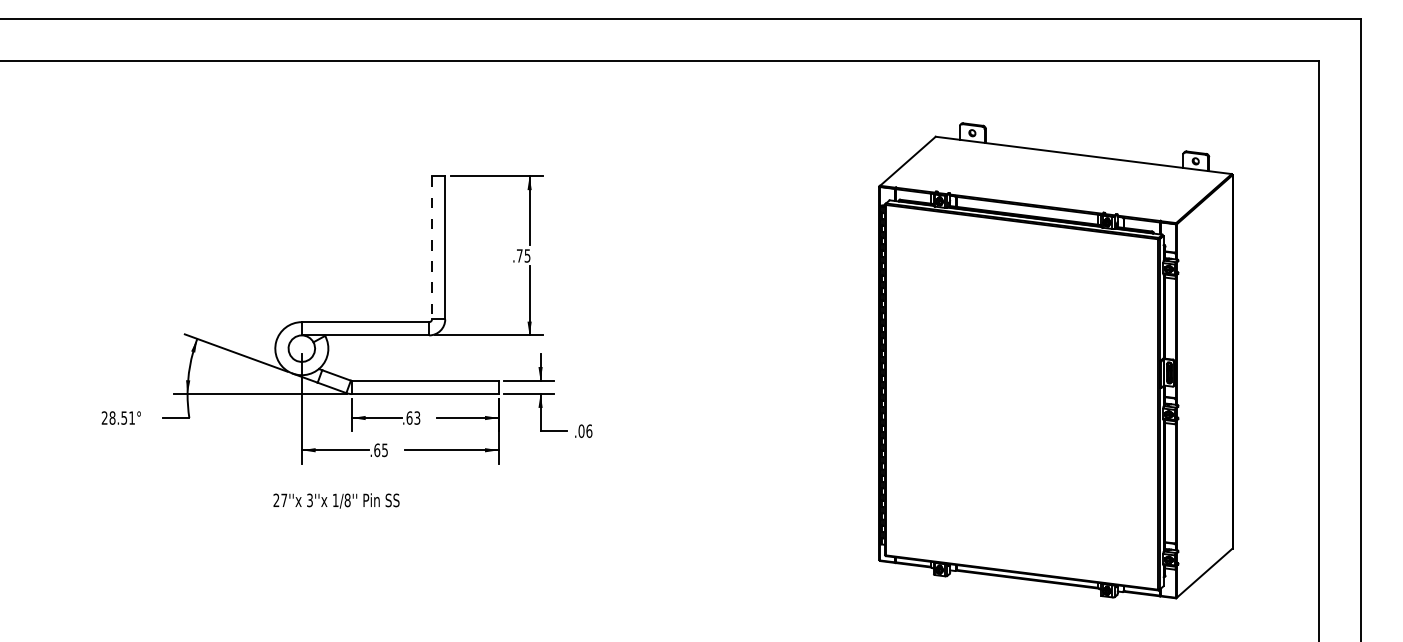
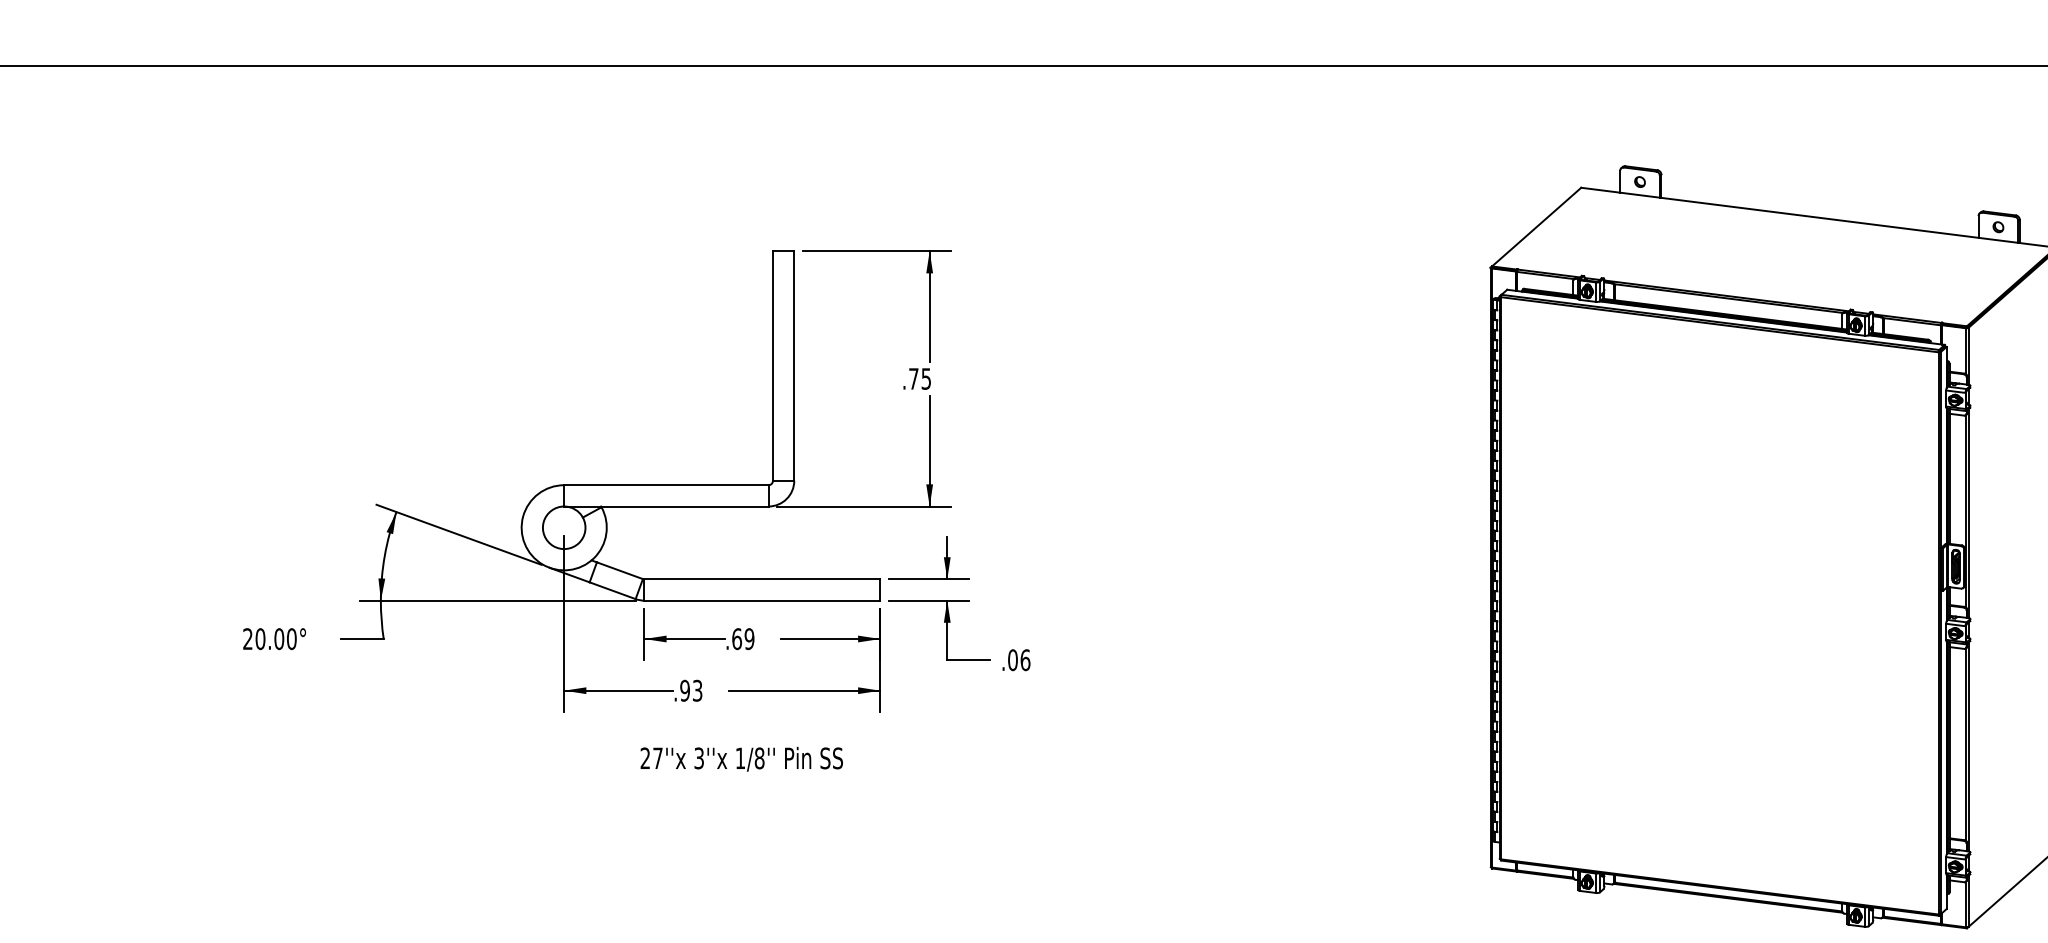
line: (431, 247) -> (772, 365), dashed -> solid
text: (122, 417) -> (276, 638), 28.51° -> 20.00°
text: (417, 417) -> (749, 638), .63 -> .69
text: (380, 450) -> (690, 691), .65 -> .93
text: (336, 500) -> (741, 758), moved

